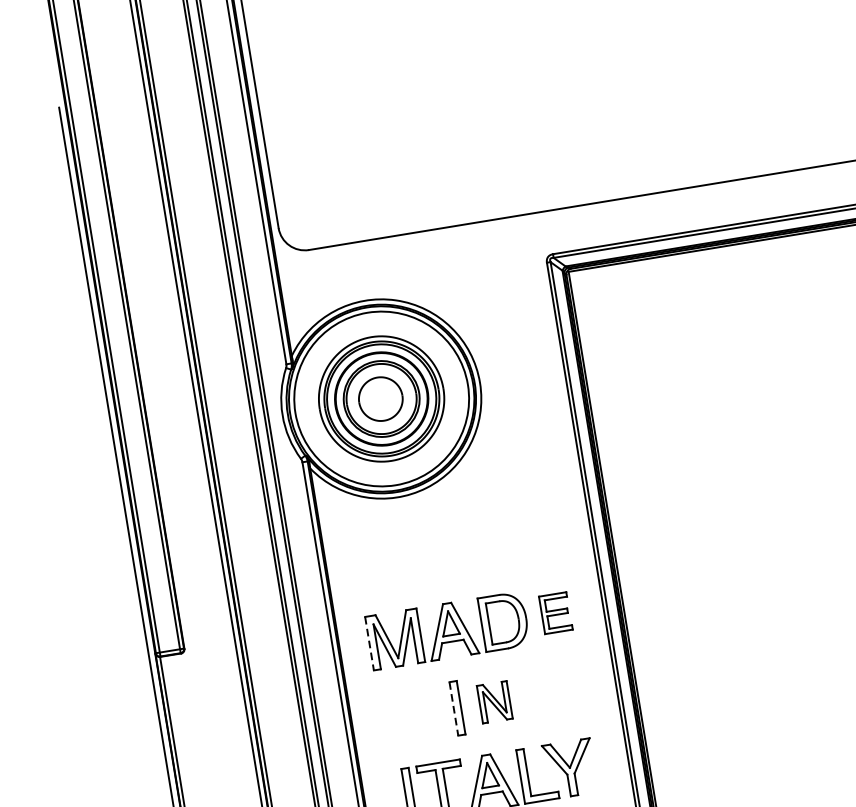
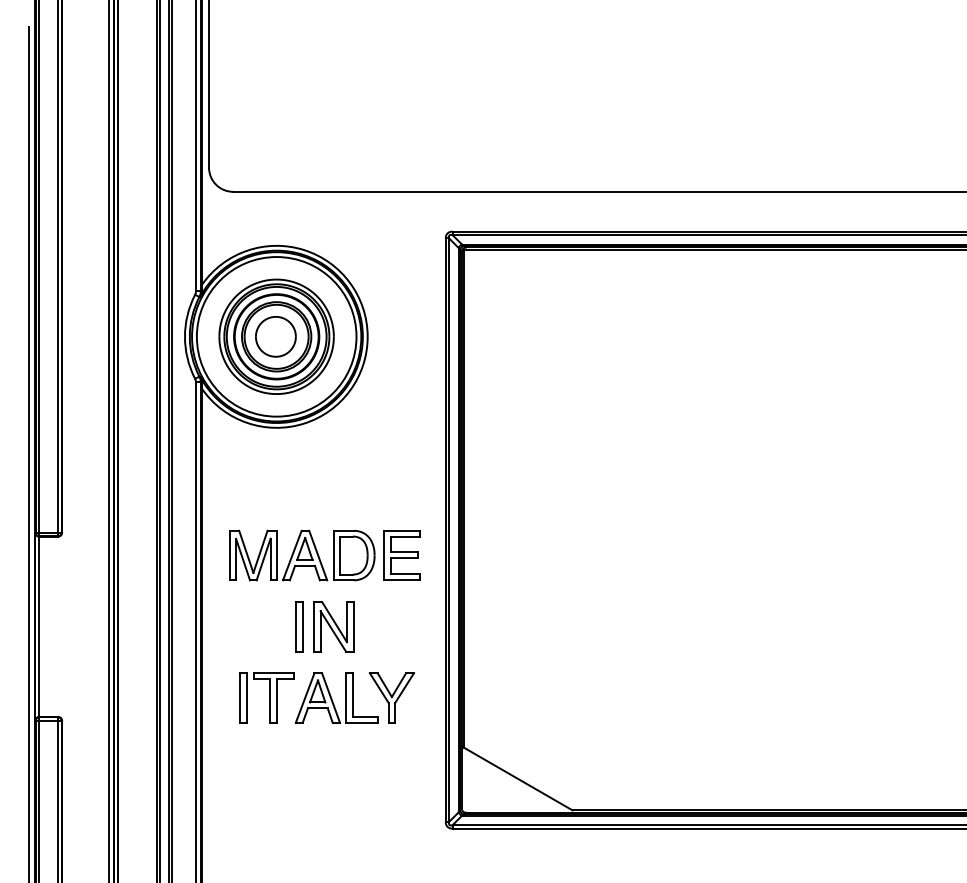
part: (555, 613) -> (401, 555), size x1.43
line: (369, 643) -> (229, 555), dashed -> solid
part: (494, 701) -> (333, 626), size x1.43
line: (454, 708) -> (296, 626), dashed -> solid

